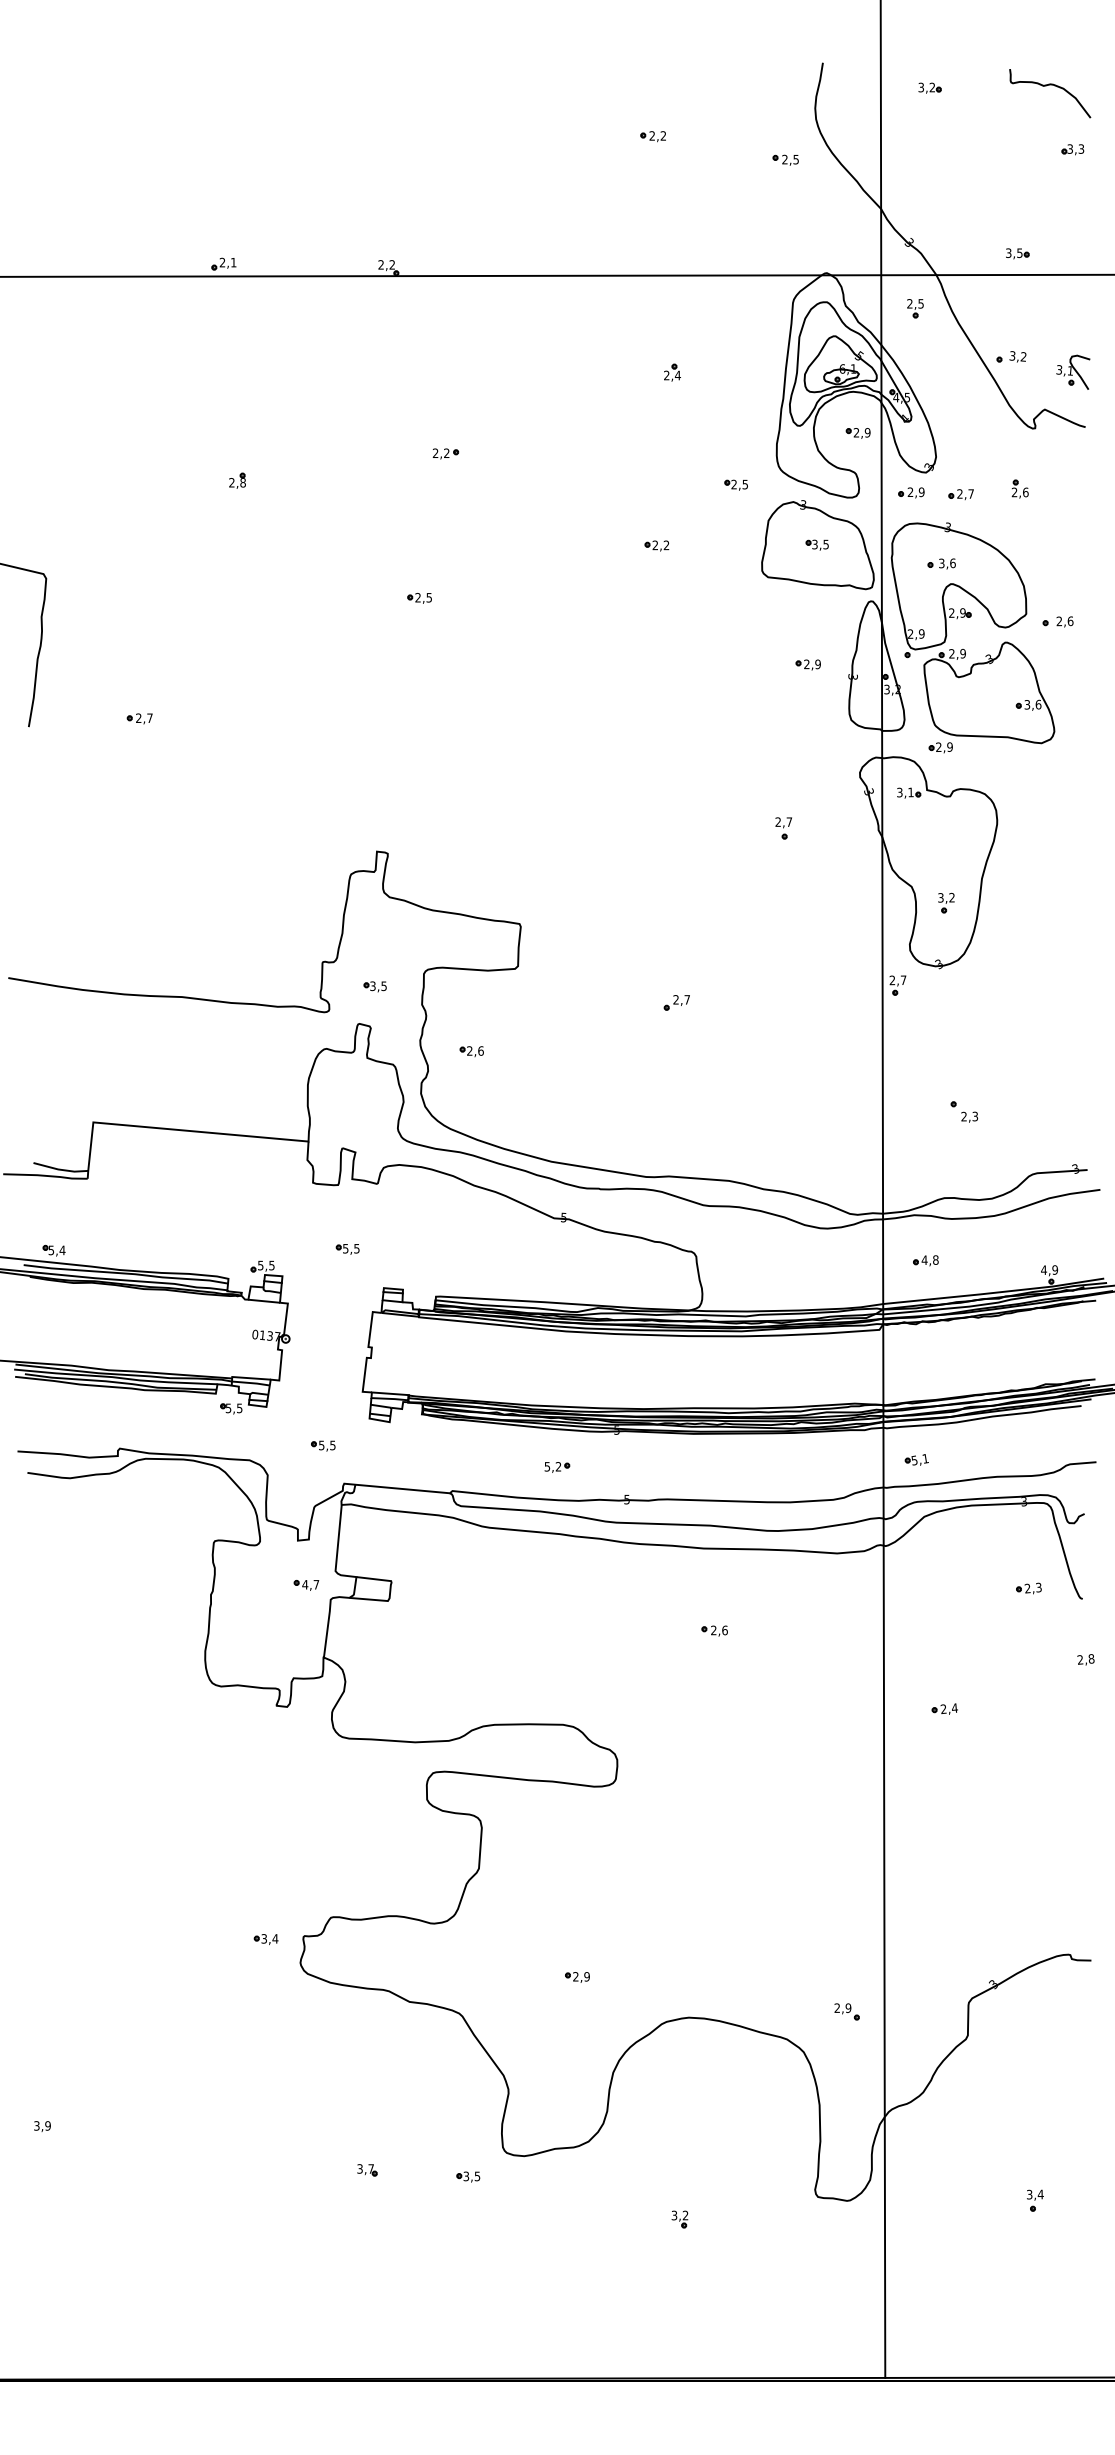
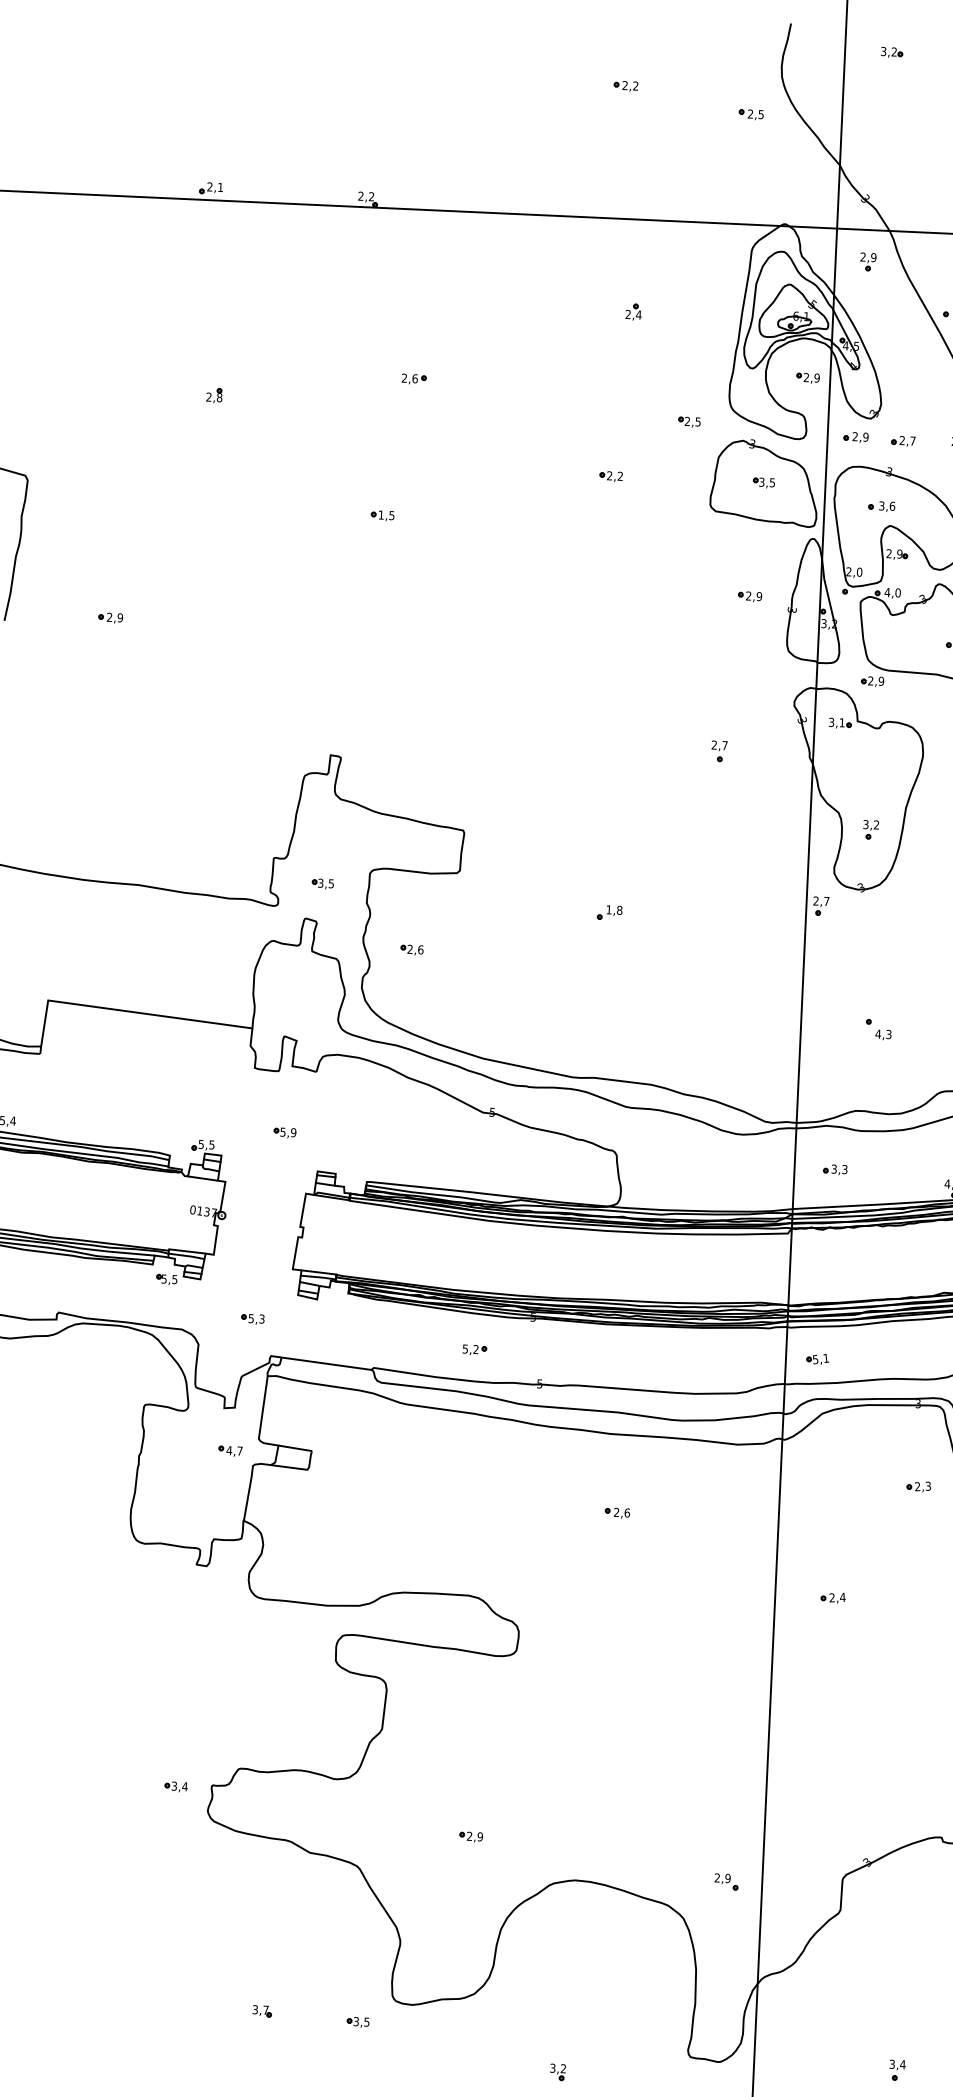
text: (920, 303) -> (873, 257), 2,5 -> 2,9
text: (446, 453) -> (414, 378), 2,2 -> 2,6
text: (417, 597) -> (380, 514), 2,5 -> 1,5
text: (921, 633) -> (859, 571), 2,9 -> 2,0
text: (956, 653) -> (891, 592), 2,9 -> 4,0
text: (149, 718) -> (119, 618), 2,7 -> 2,9
text: (681, 999) -> (614, 909), 2,7 -> 1,8
text: (964, 1116) -> (878, 1034), 2,3 -> 4,3
text: (356, 1248) -> (293, 1132), 5,5 -> 5,9
text: (929, 1260) -> (838, 1169), 4,8 -> 3,3
text: (332, 1444) -> (261, 1318), 5,5 -> 5,3

